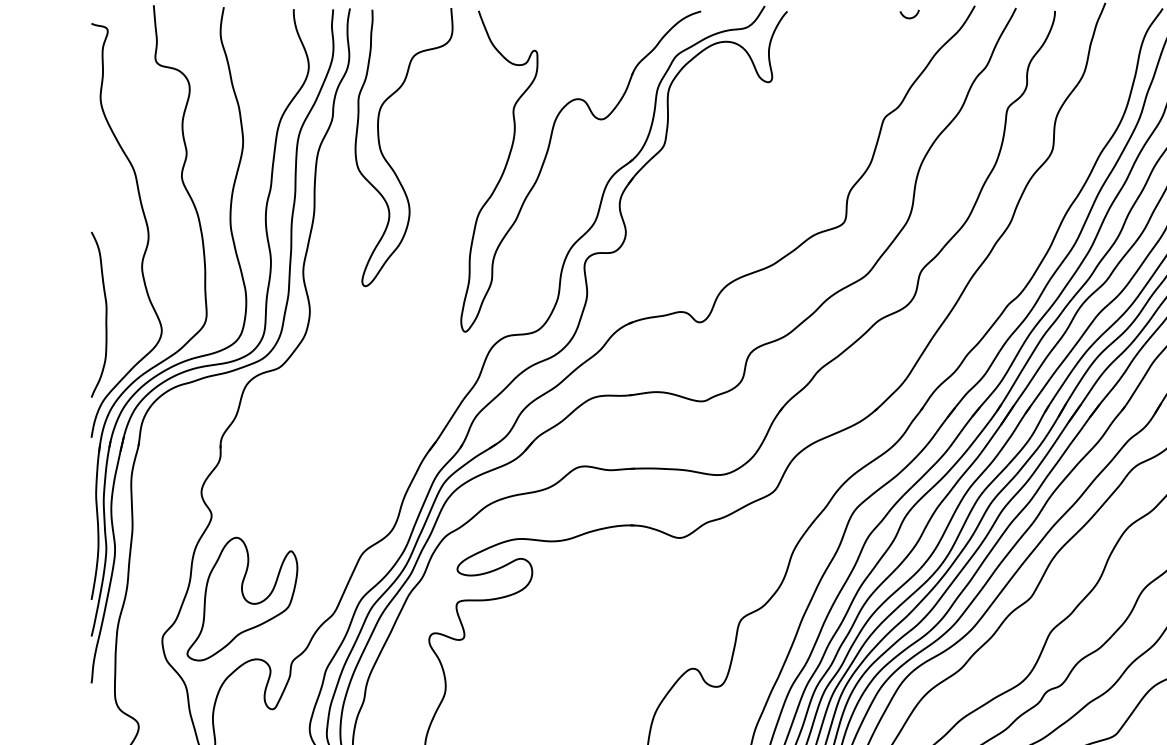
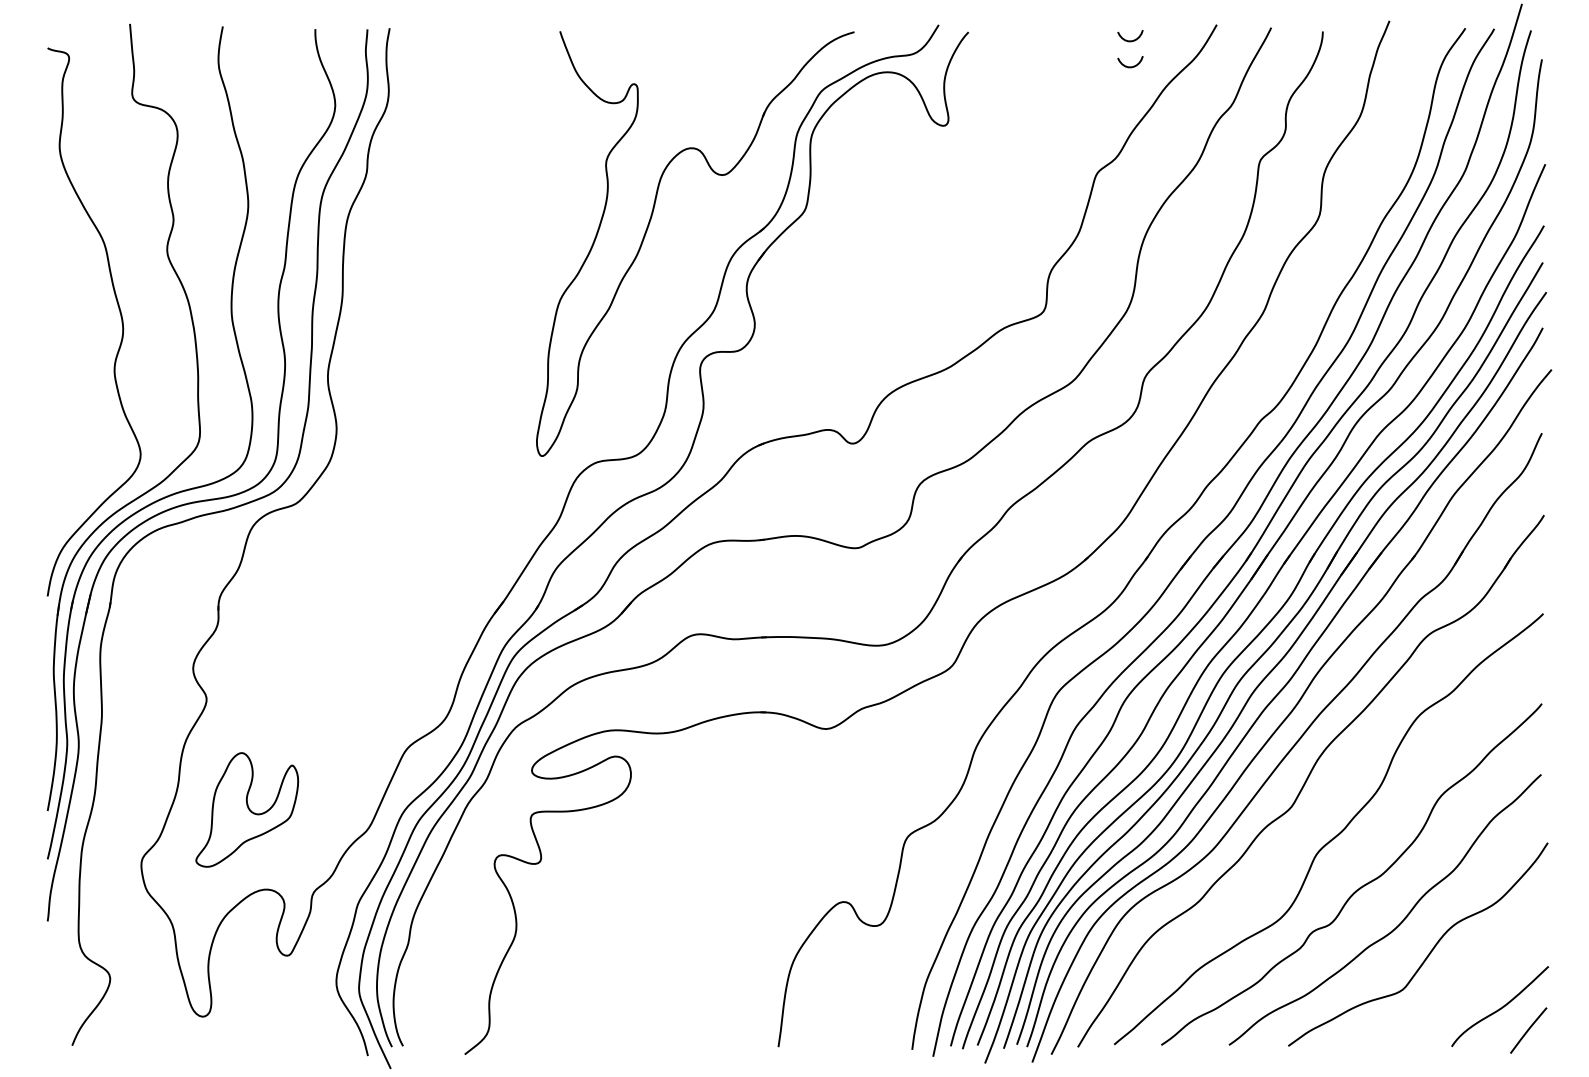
curve: (909, 37) -> (1130, 66), added
curve: (386, 159) -> (437, 227), removed
curve: (105, 314) -> (66, 433), removed
part: (241, 598) -> (246, 809), size x0.7

